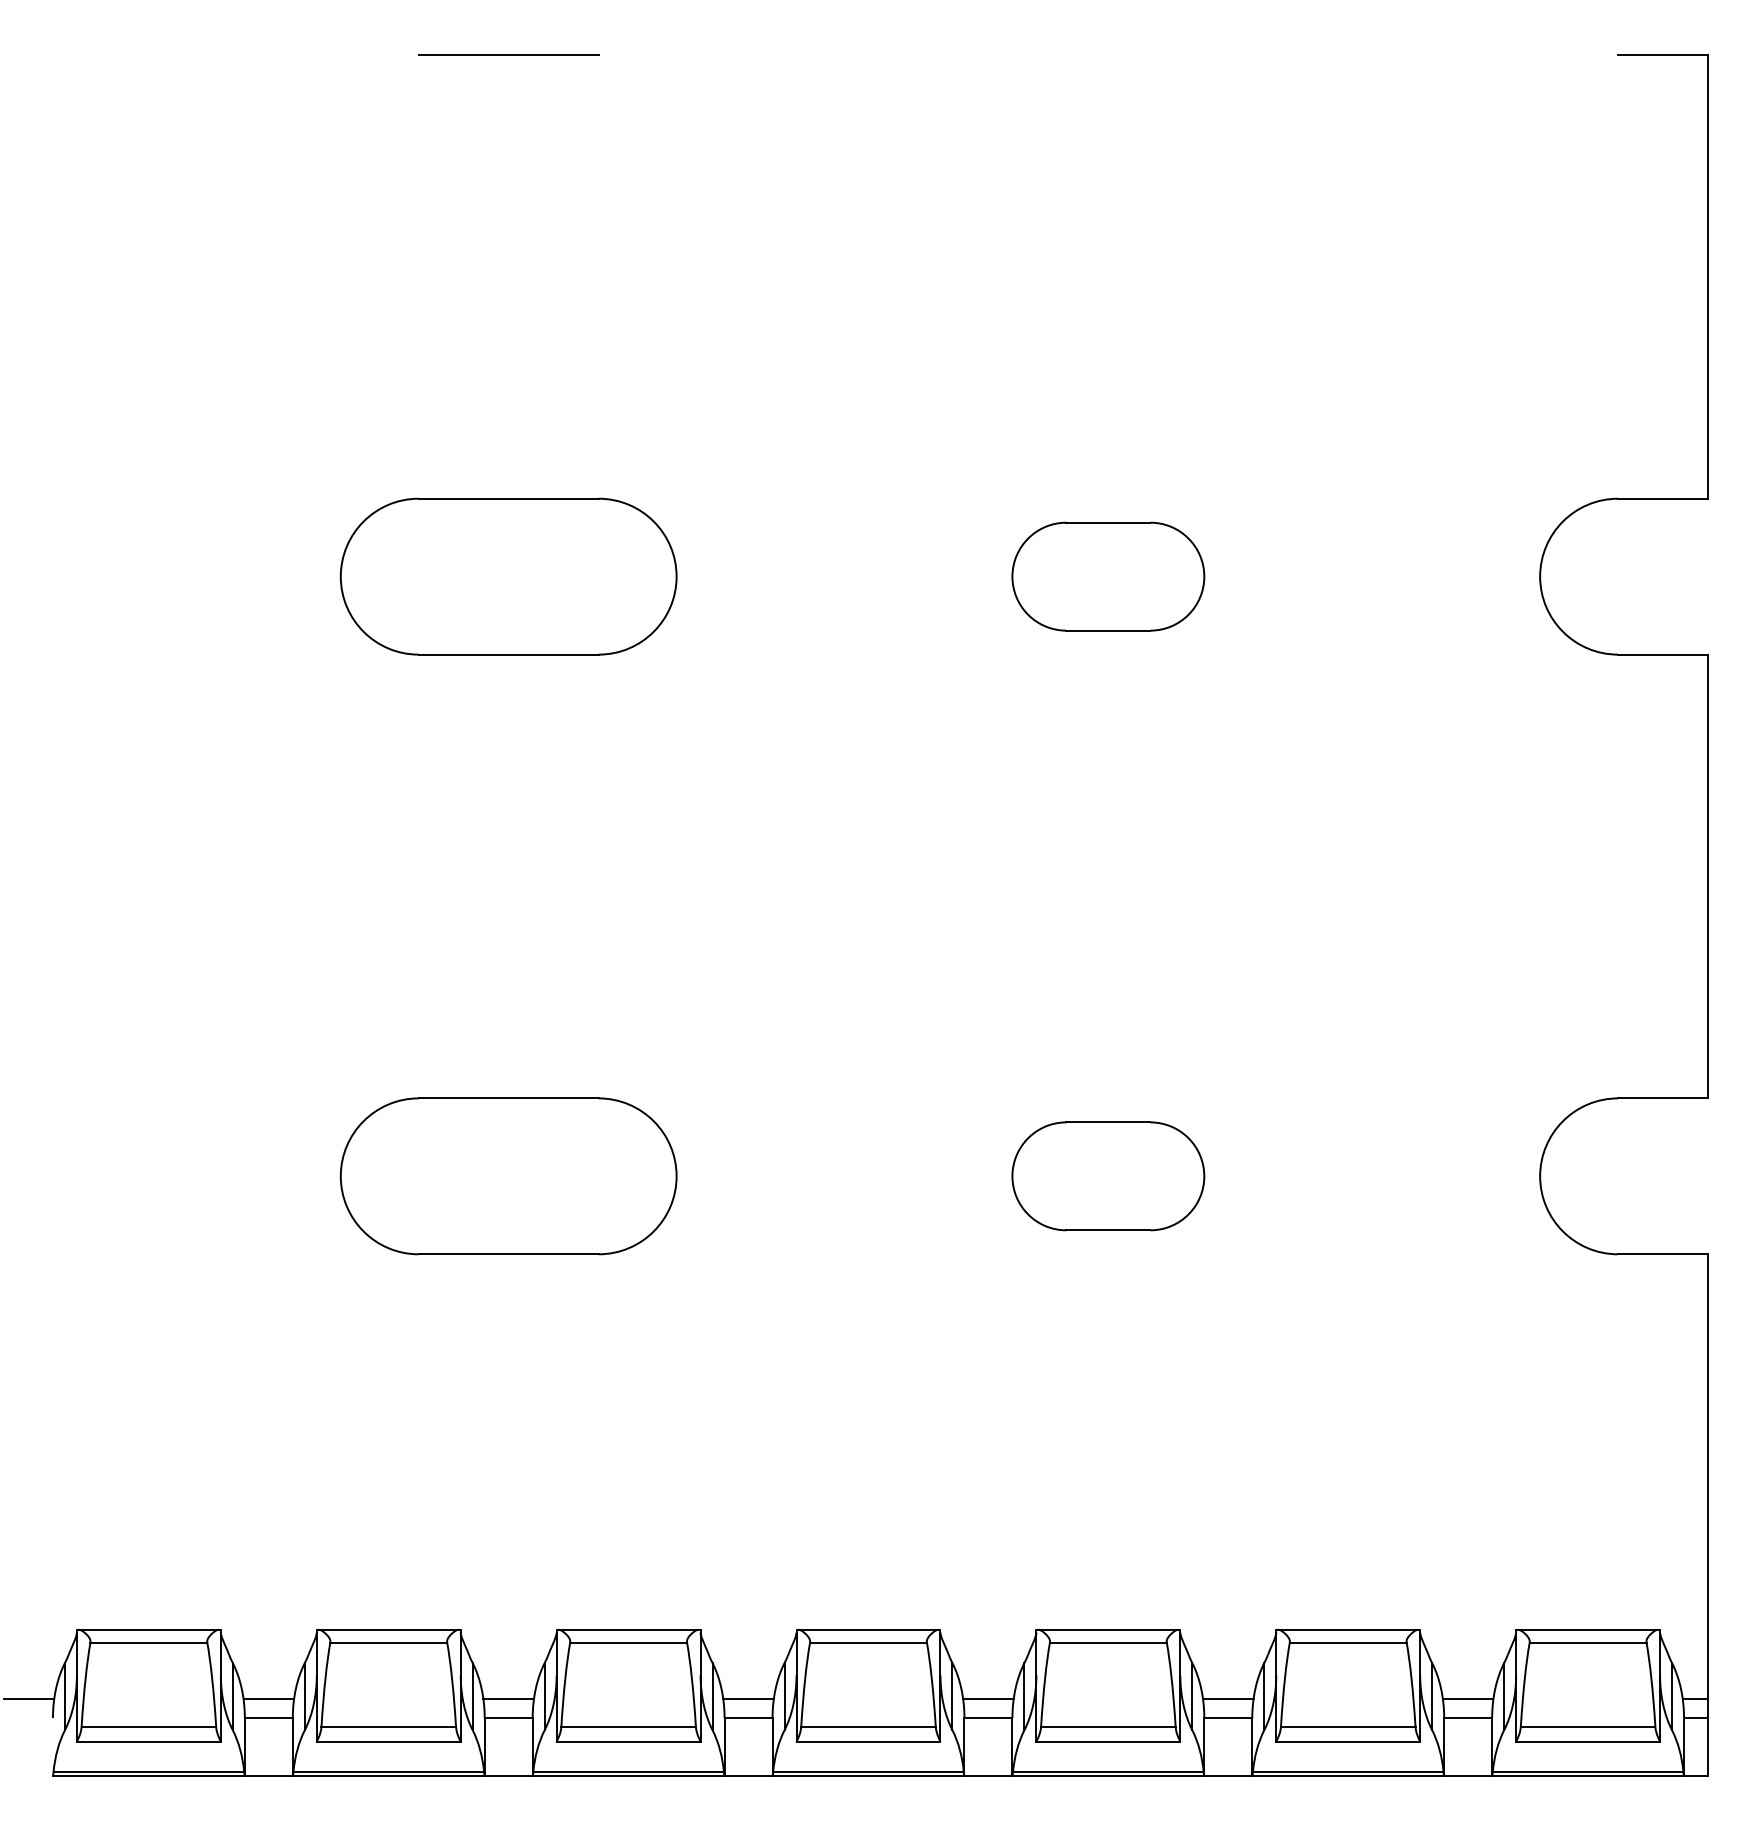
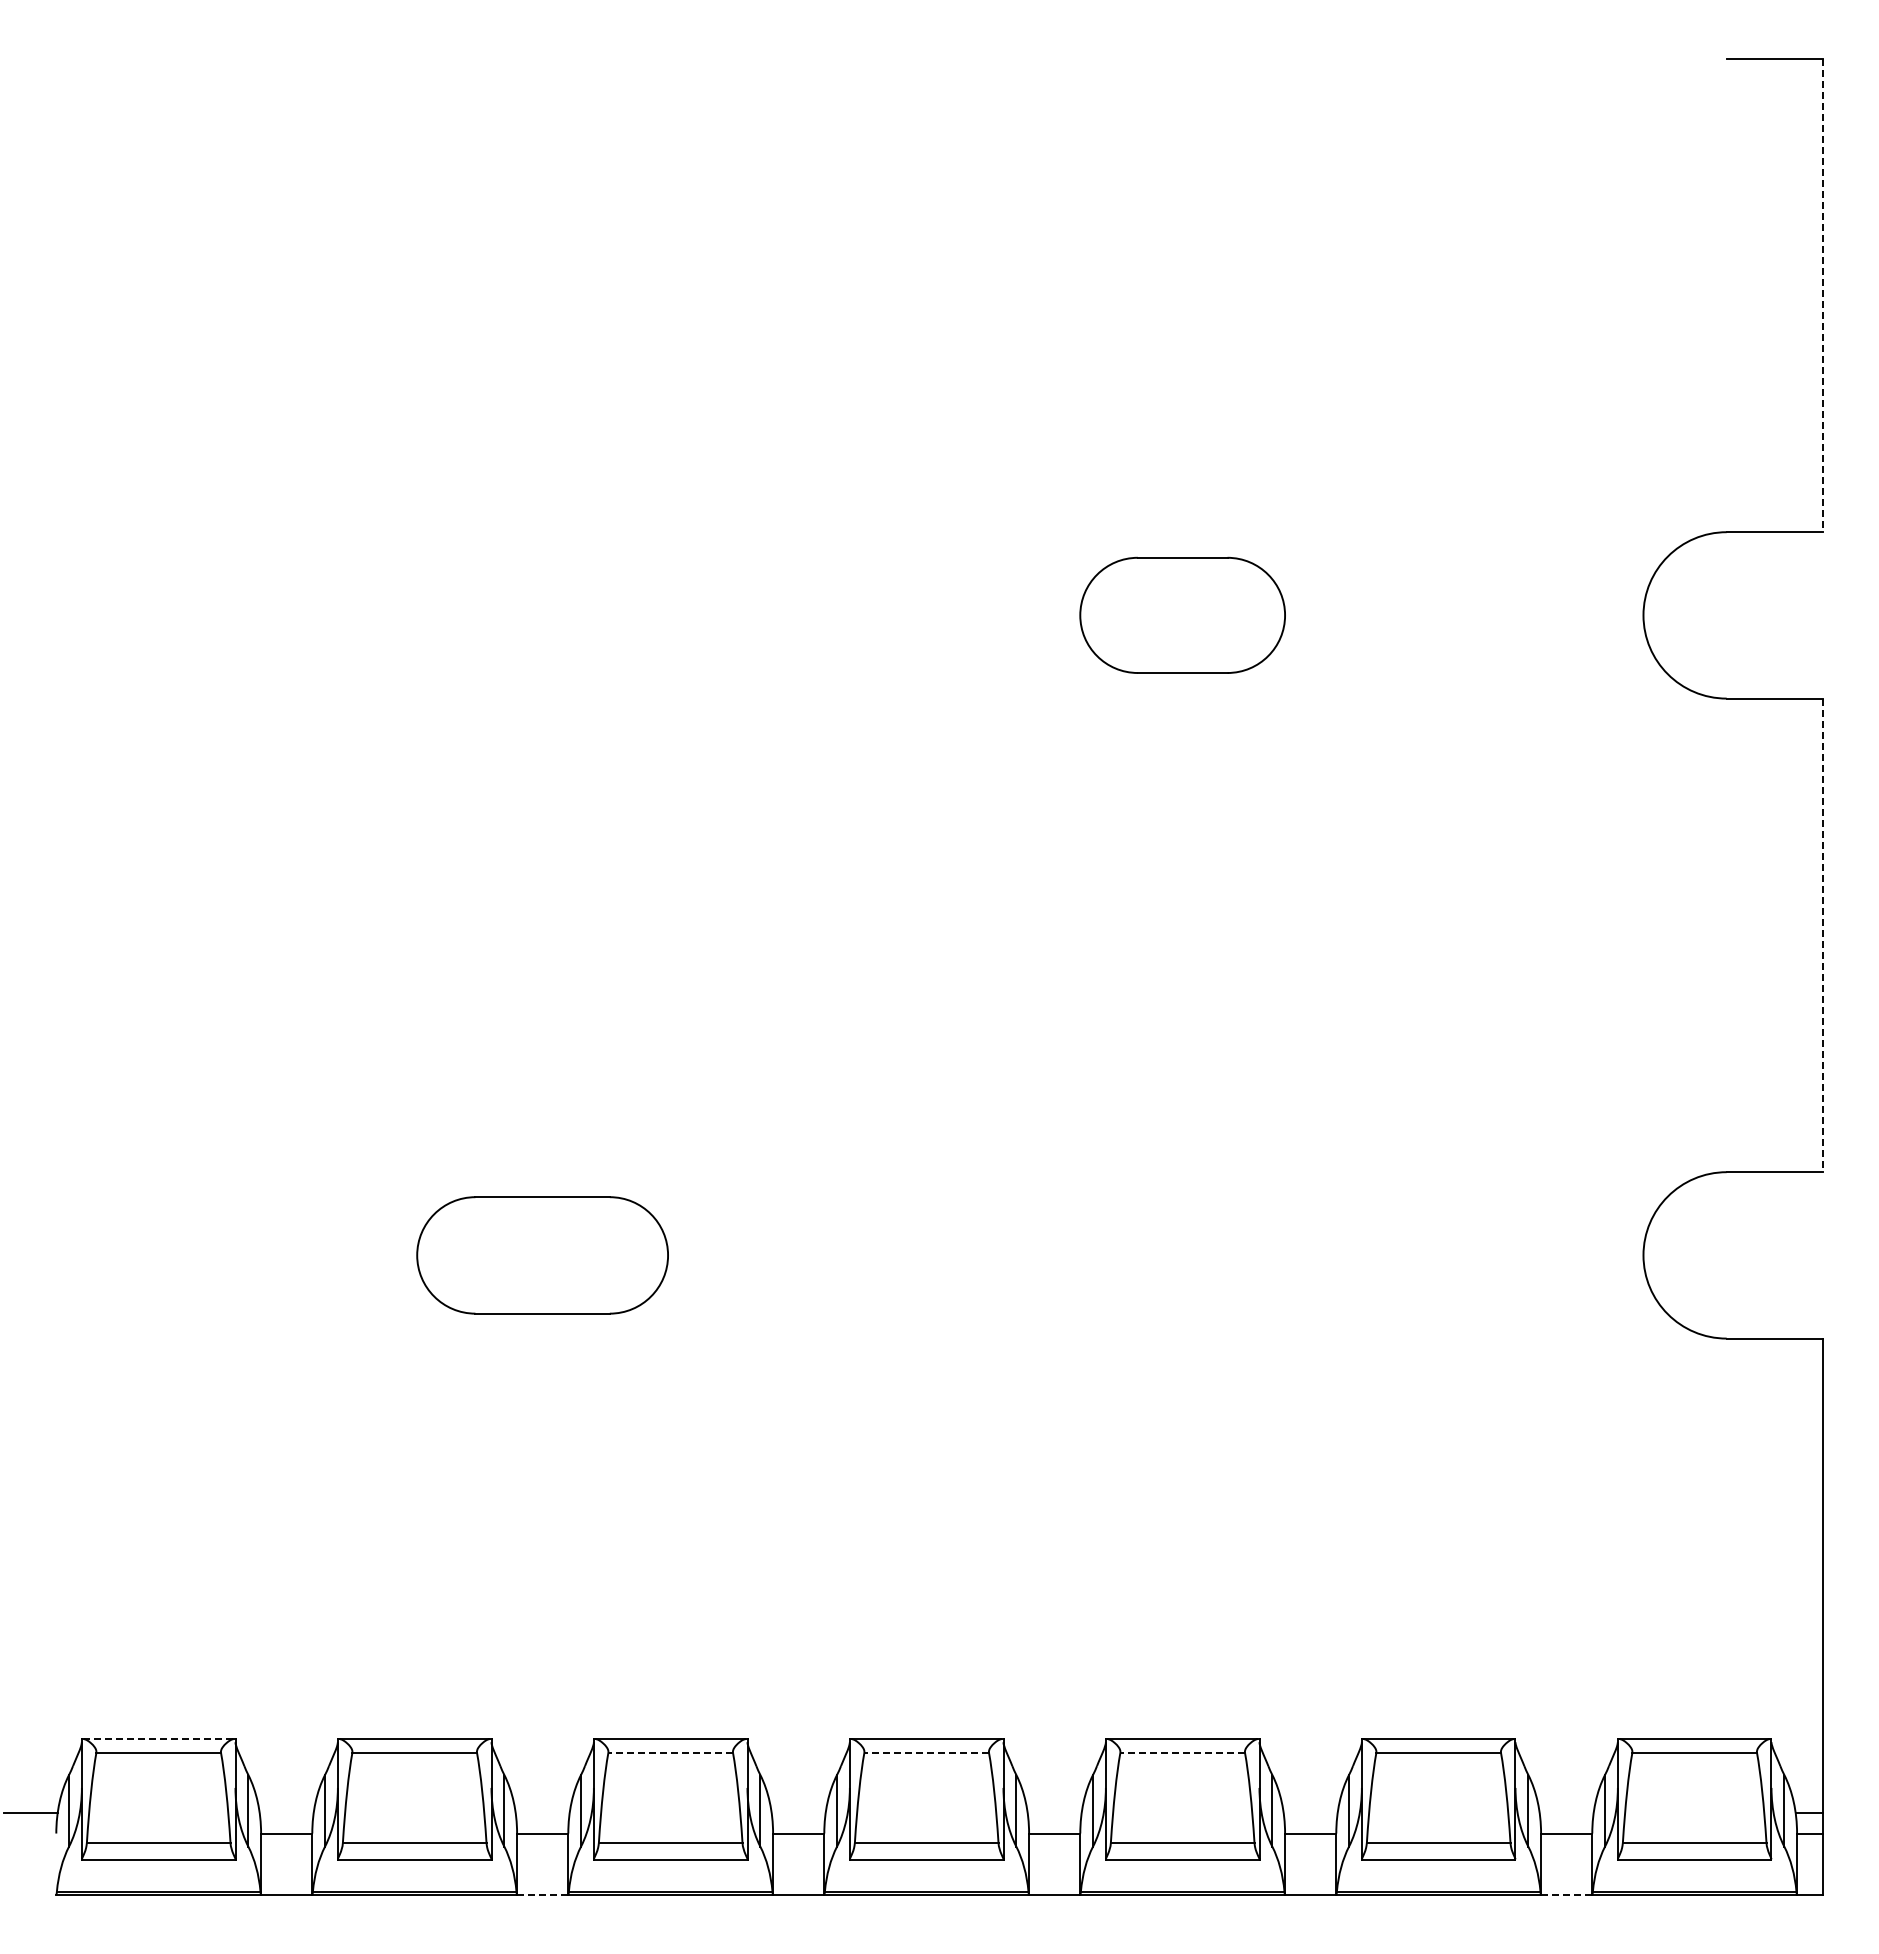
line: (508, 54) -> (542, 58), removed
line: (1707, 276) -> (1822, 295), solid -> dashed
part: (508, 576) -> (542, 615), removed
line: (1707, 876) -> (1822, 935), solid -> dashed
part: (1108, 1175) -> (1182, 1254), removed
part: (508, 1176) -> (542, 1255), size x0.7
line: (148, 1629) -> (158, 1739), solid -> dashed
line: (628, 1643) -> (670, 1753), solid -> dashed
line: (868, 1643) -> (926, 1753), solid -> dashed
line: (1108, 1643) -> (1182, 1753), solid -> dashed
line: (268, 1699) -> (286, 1813), removed
line: (508, 1699) -> (542, 1813), removed
line: (748, 1699) -> (798, 1813), removed
line: (988, 1699) -> (1054, 1813), removed
line: (1228, 1699) -> (1310, 1813), removed
line: (1467, 1699) -> (1566, 1813), removed
line: (508, 1776) -> (542, 1895), solid -> dashed
line: (1467, 1776) -> (1566, 1895), solid -> dashed

